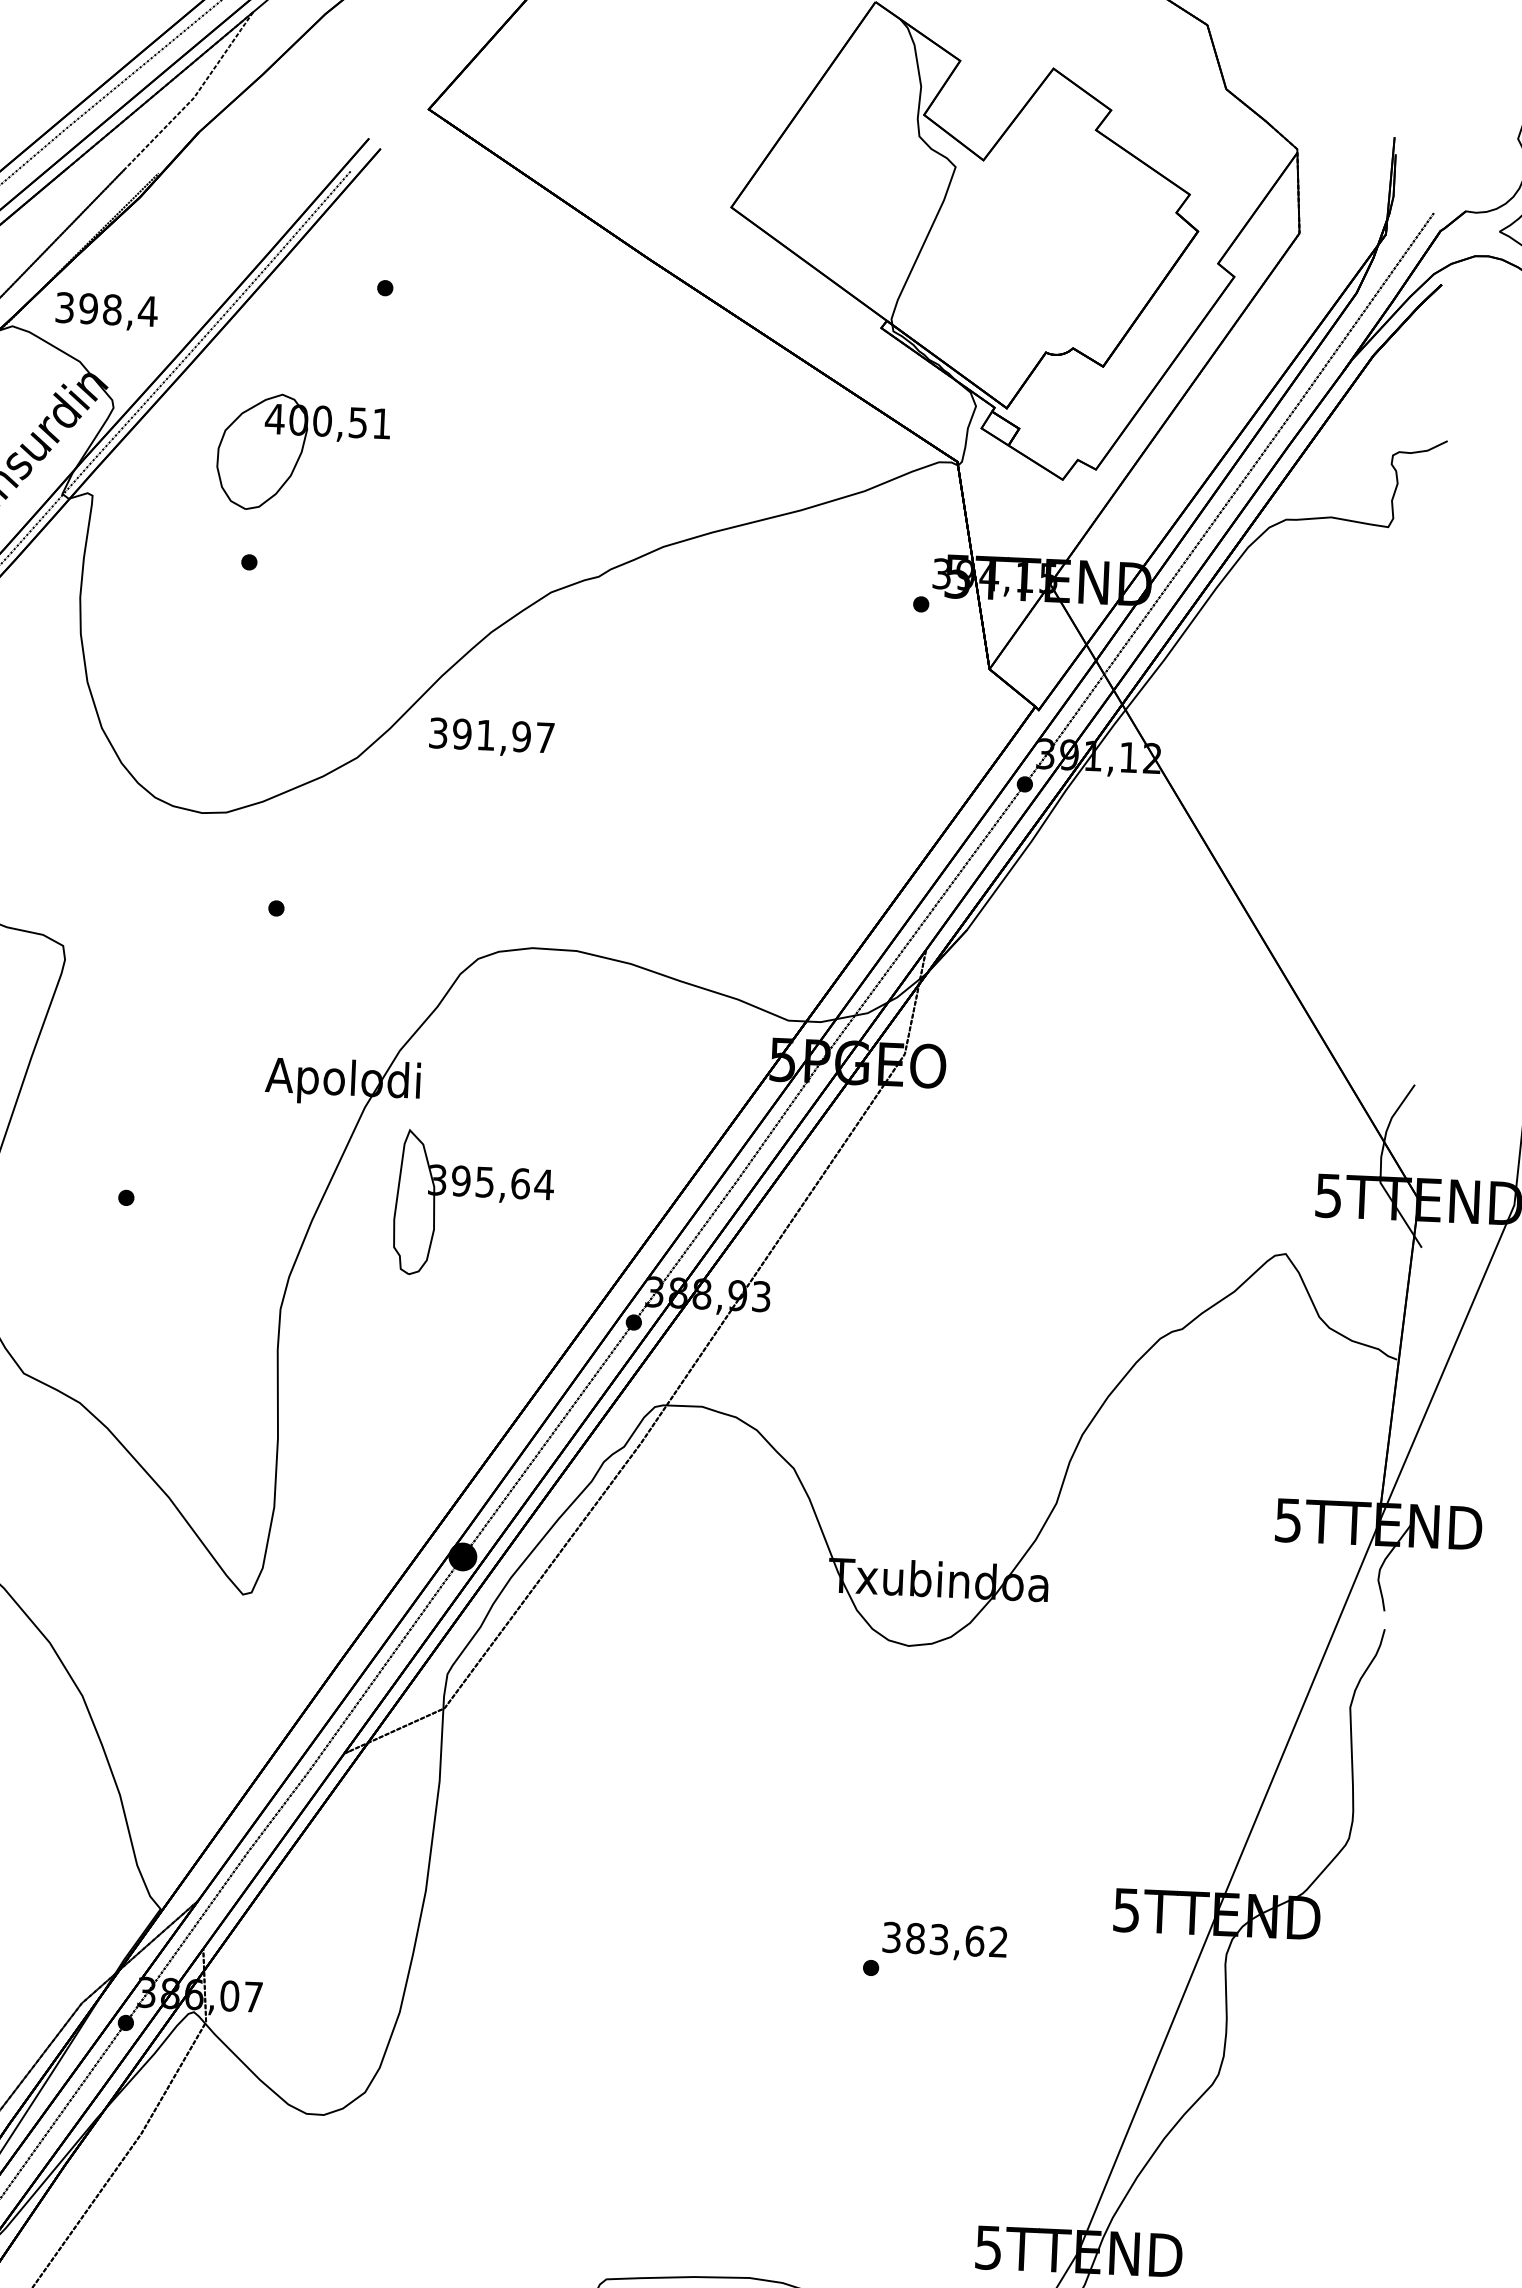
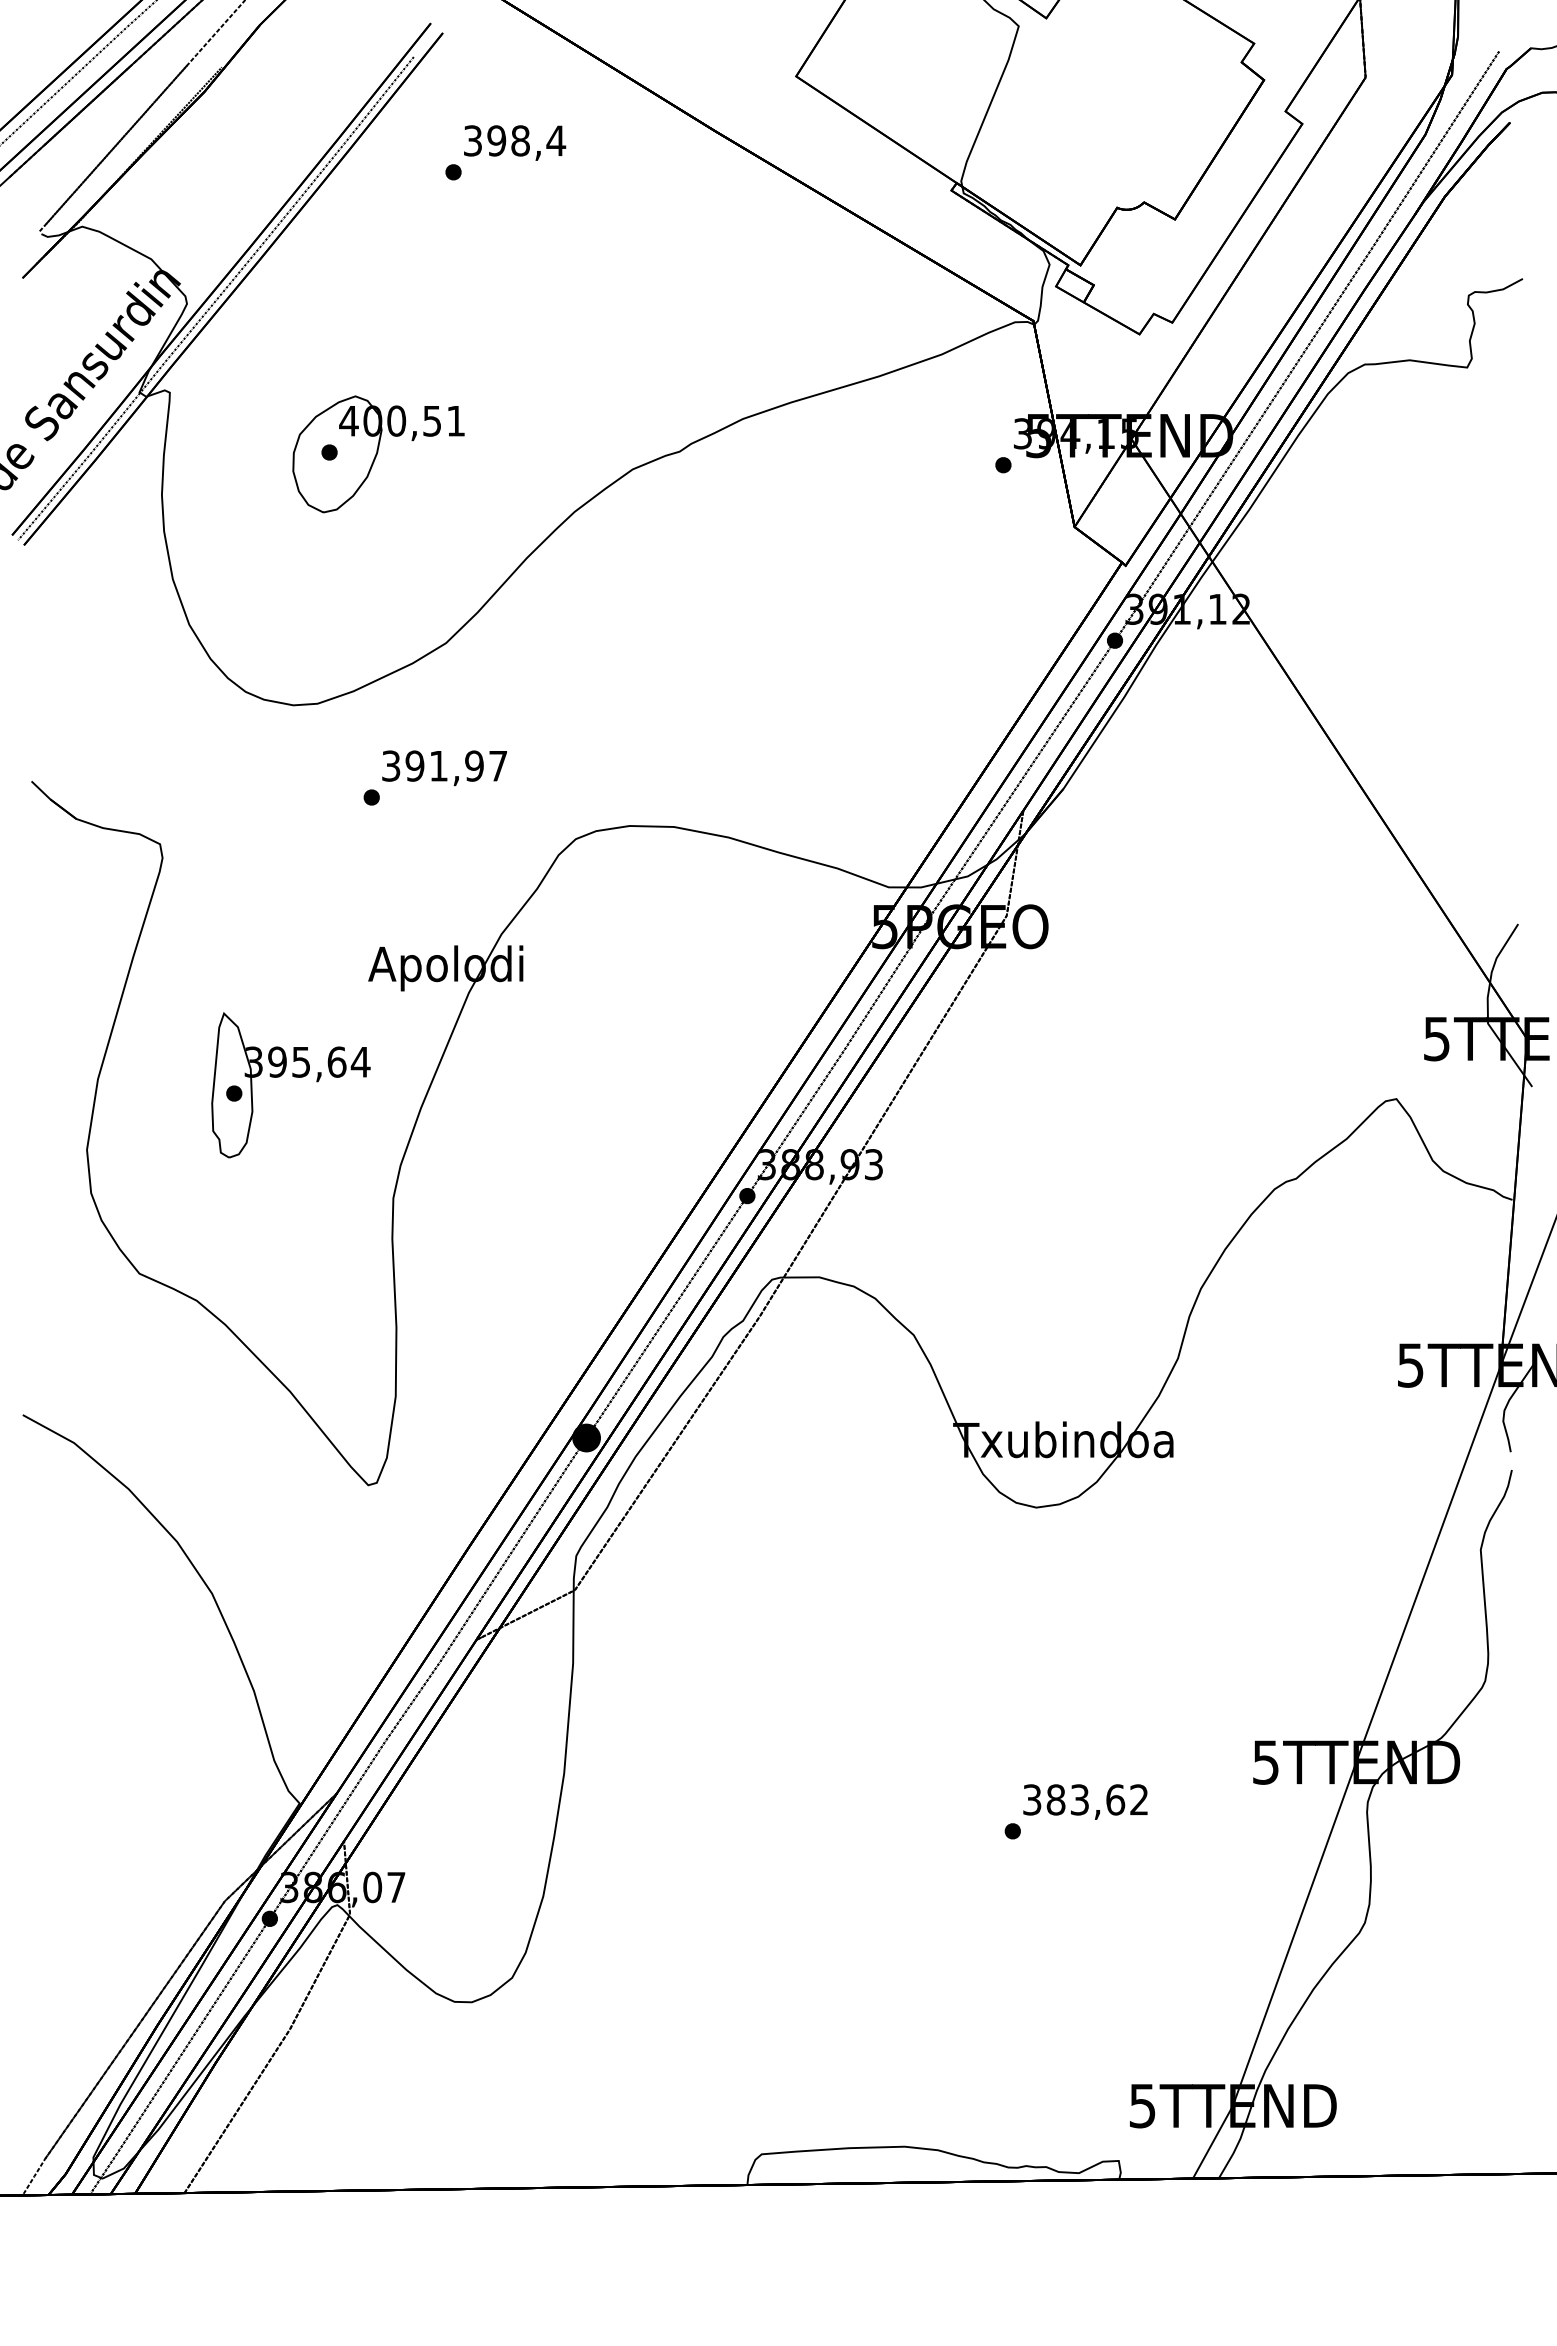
text: (107, 311) -> (515, 142), moved
part: (303, 453) -> (378, 454), moved
text: (491, 737) -> (444, 768), moved
part: (477, 1197) -> (294, 1077), moved

